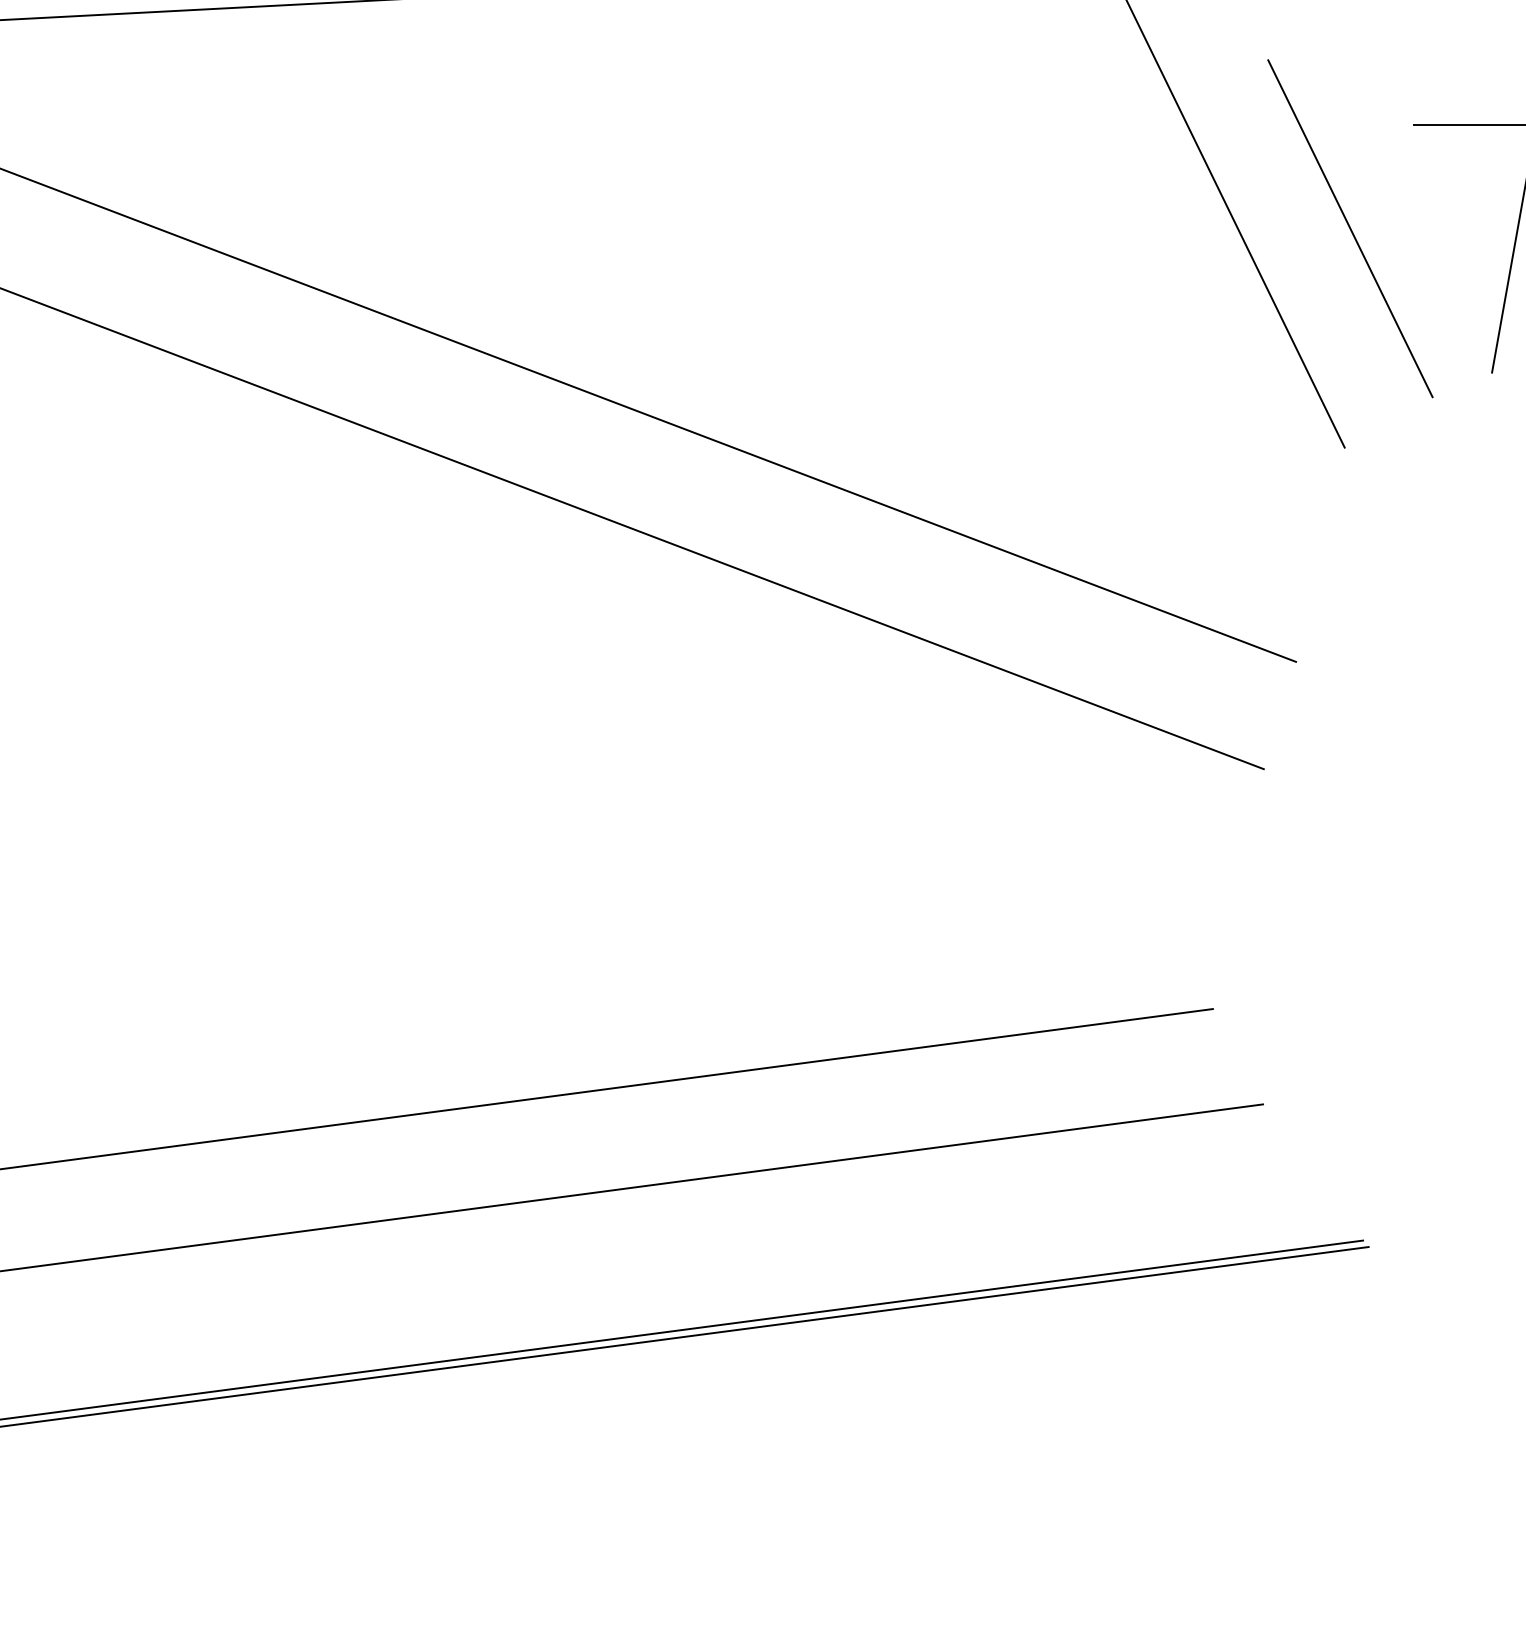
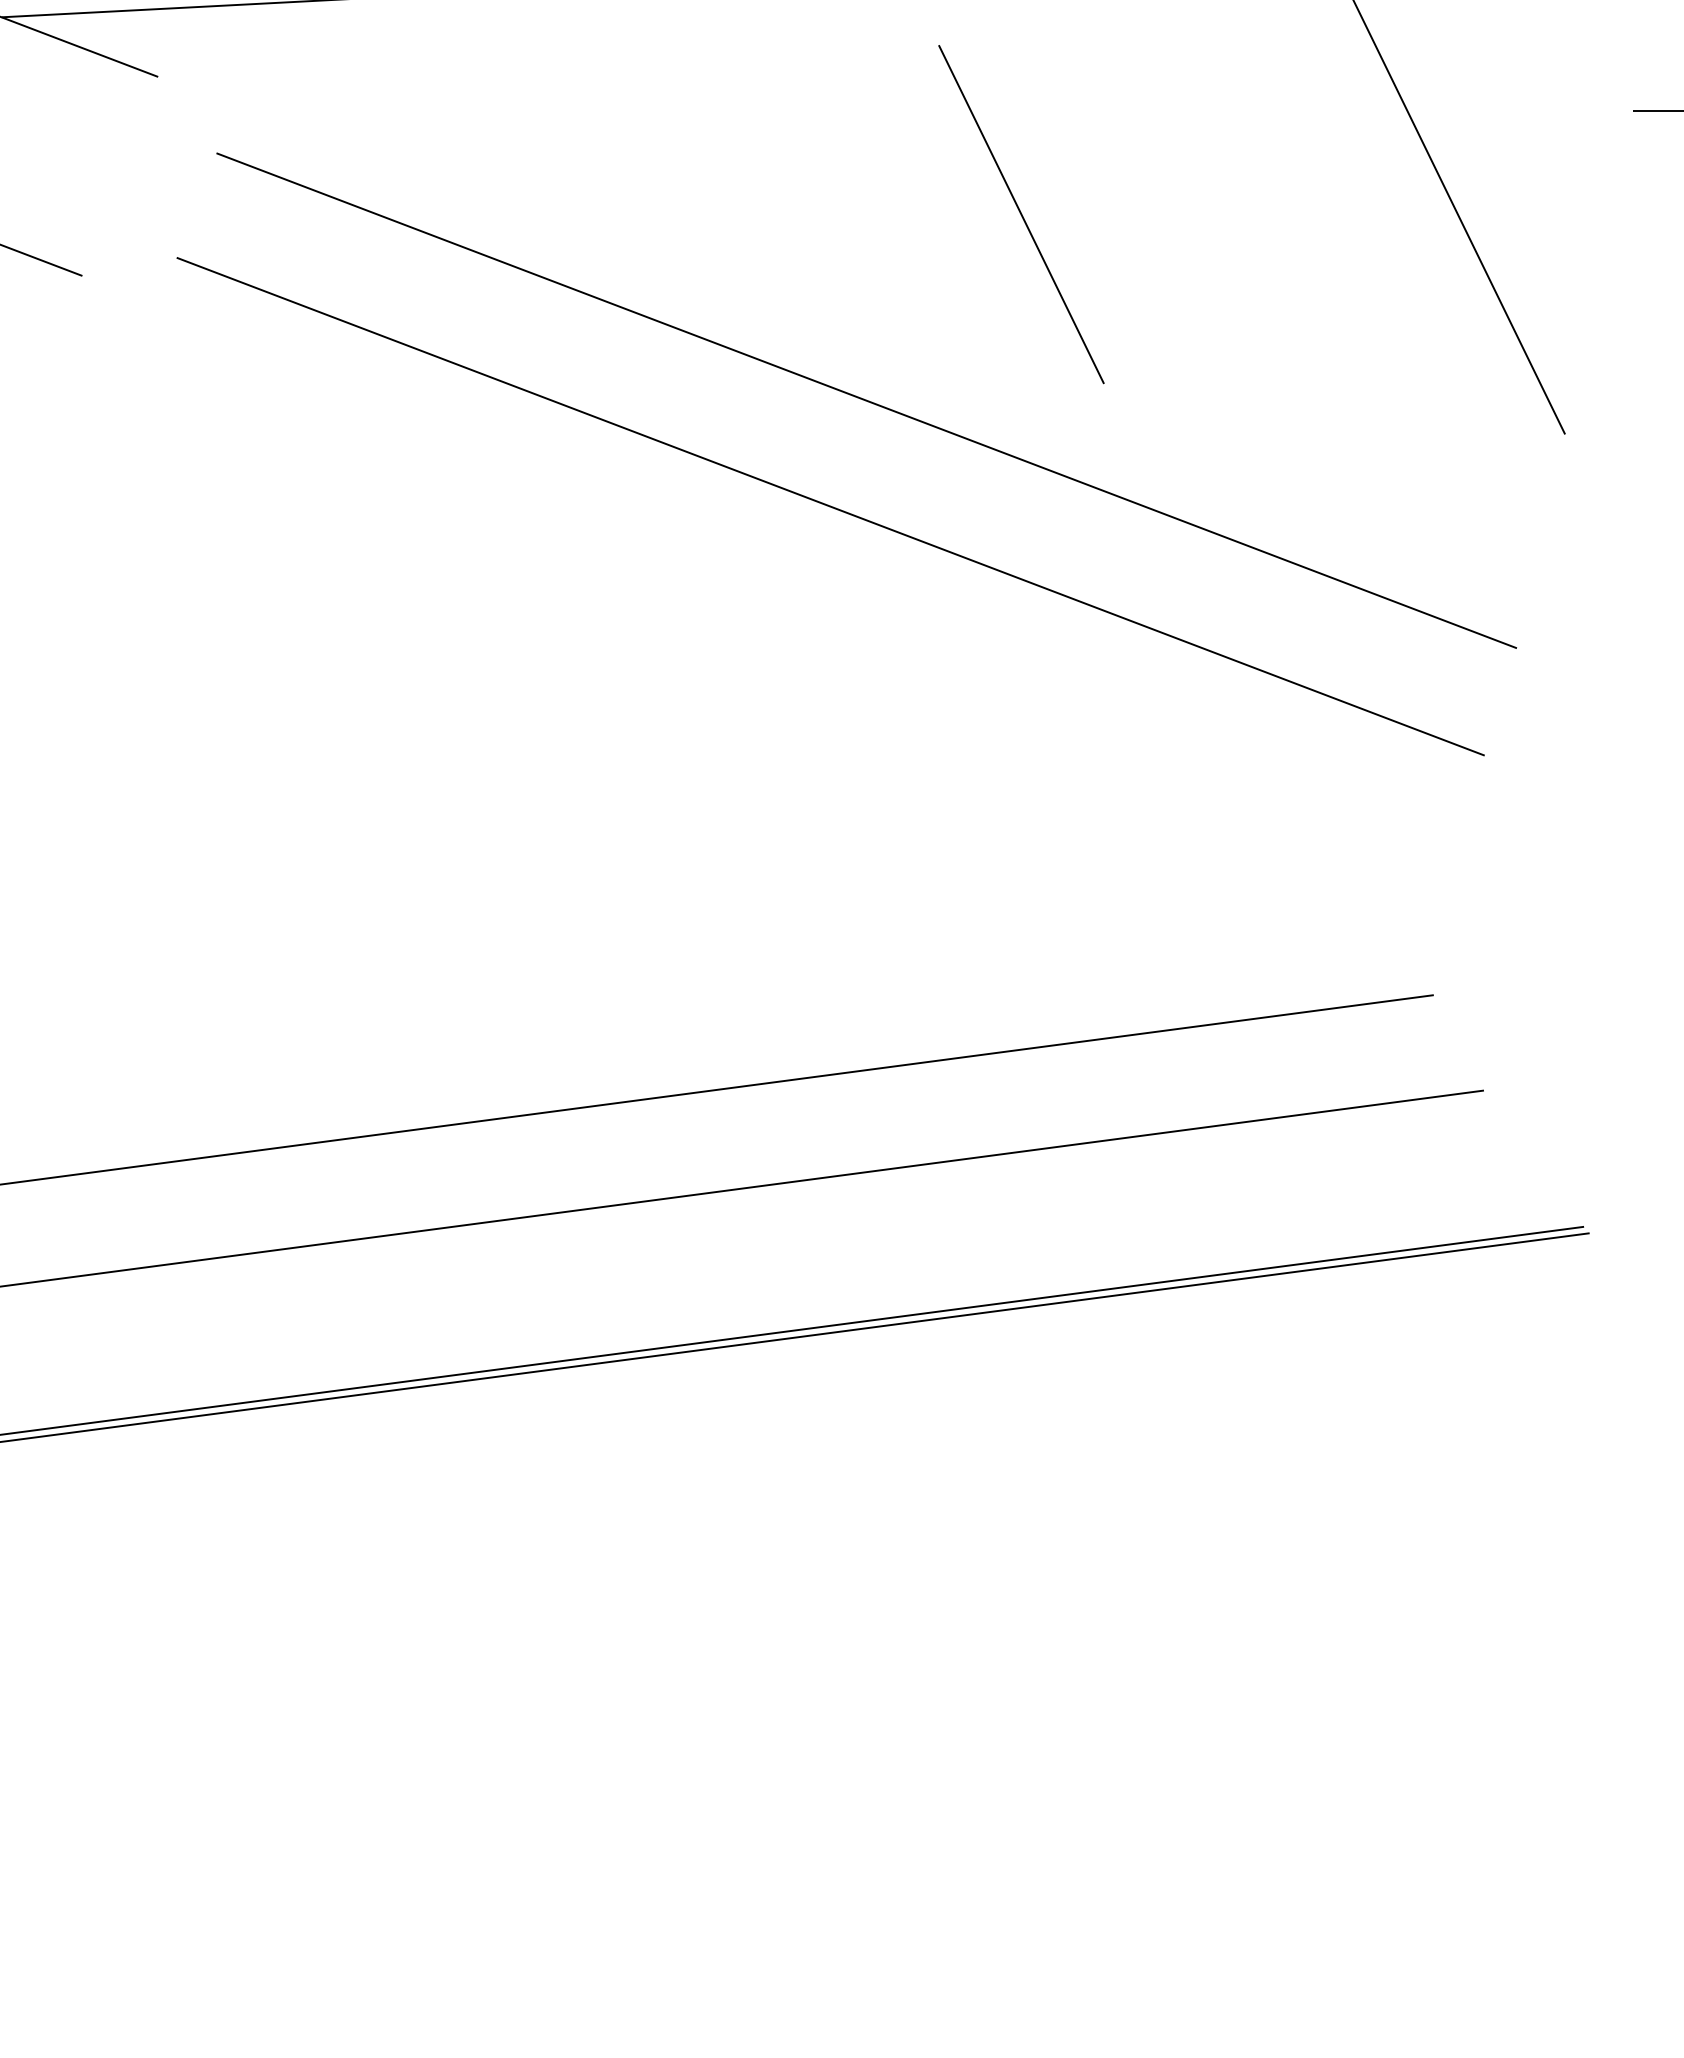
line: (1350, 228) -> (1021, 214), moved

